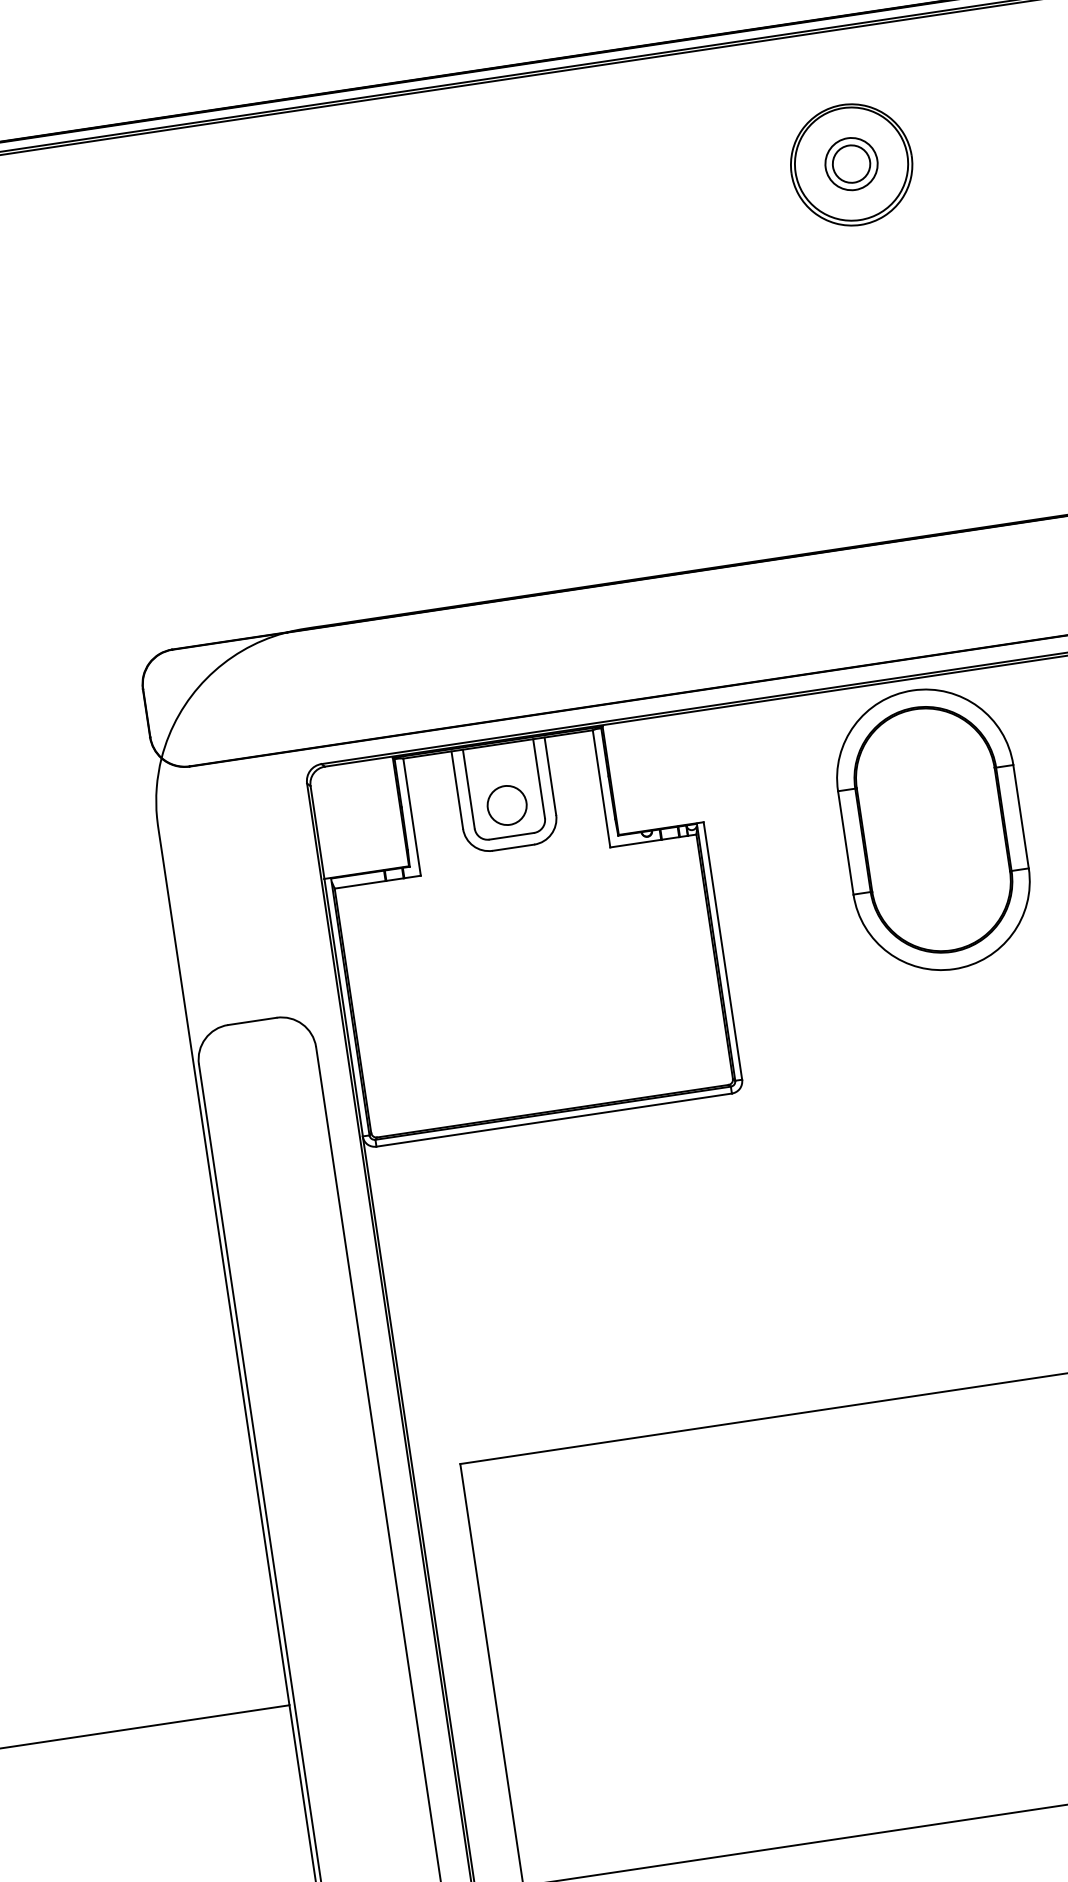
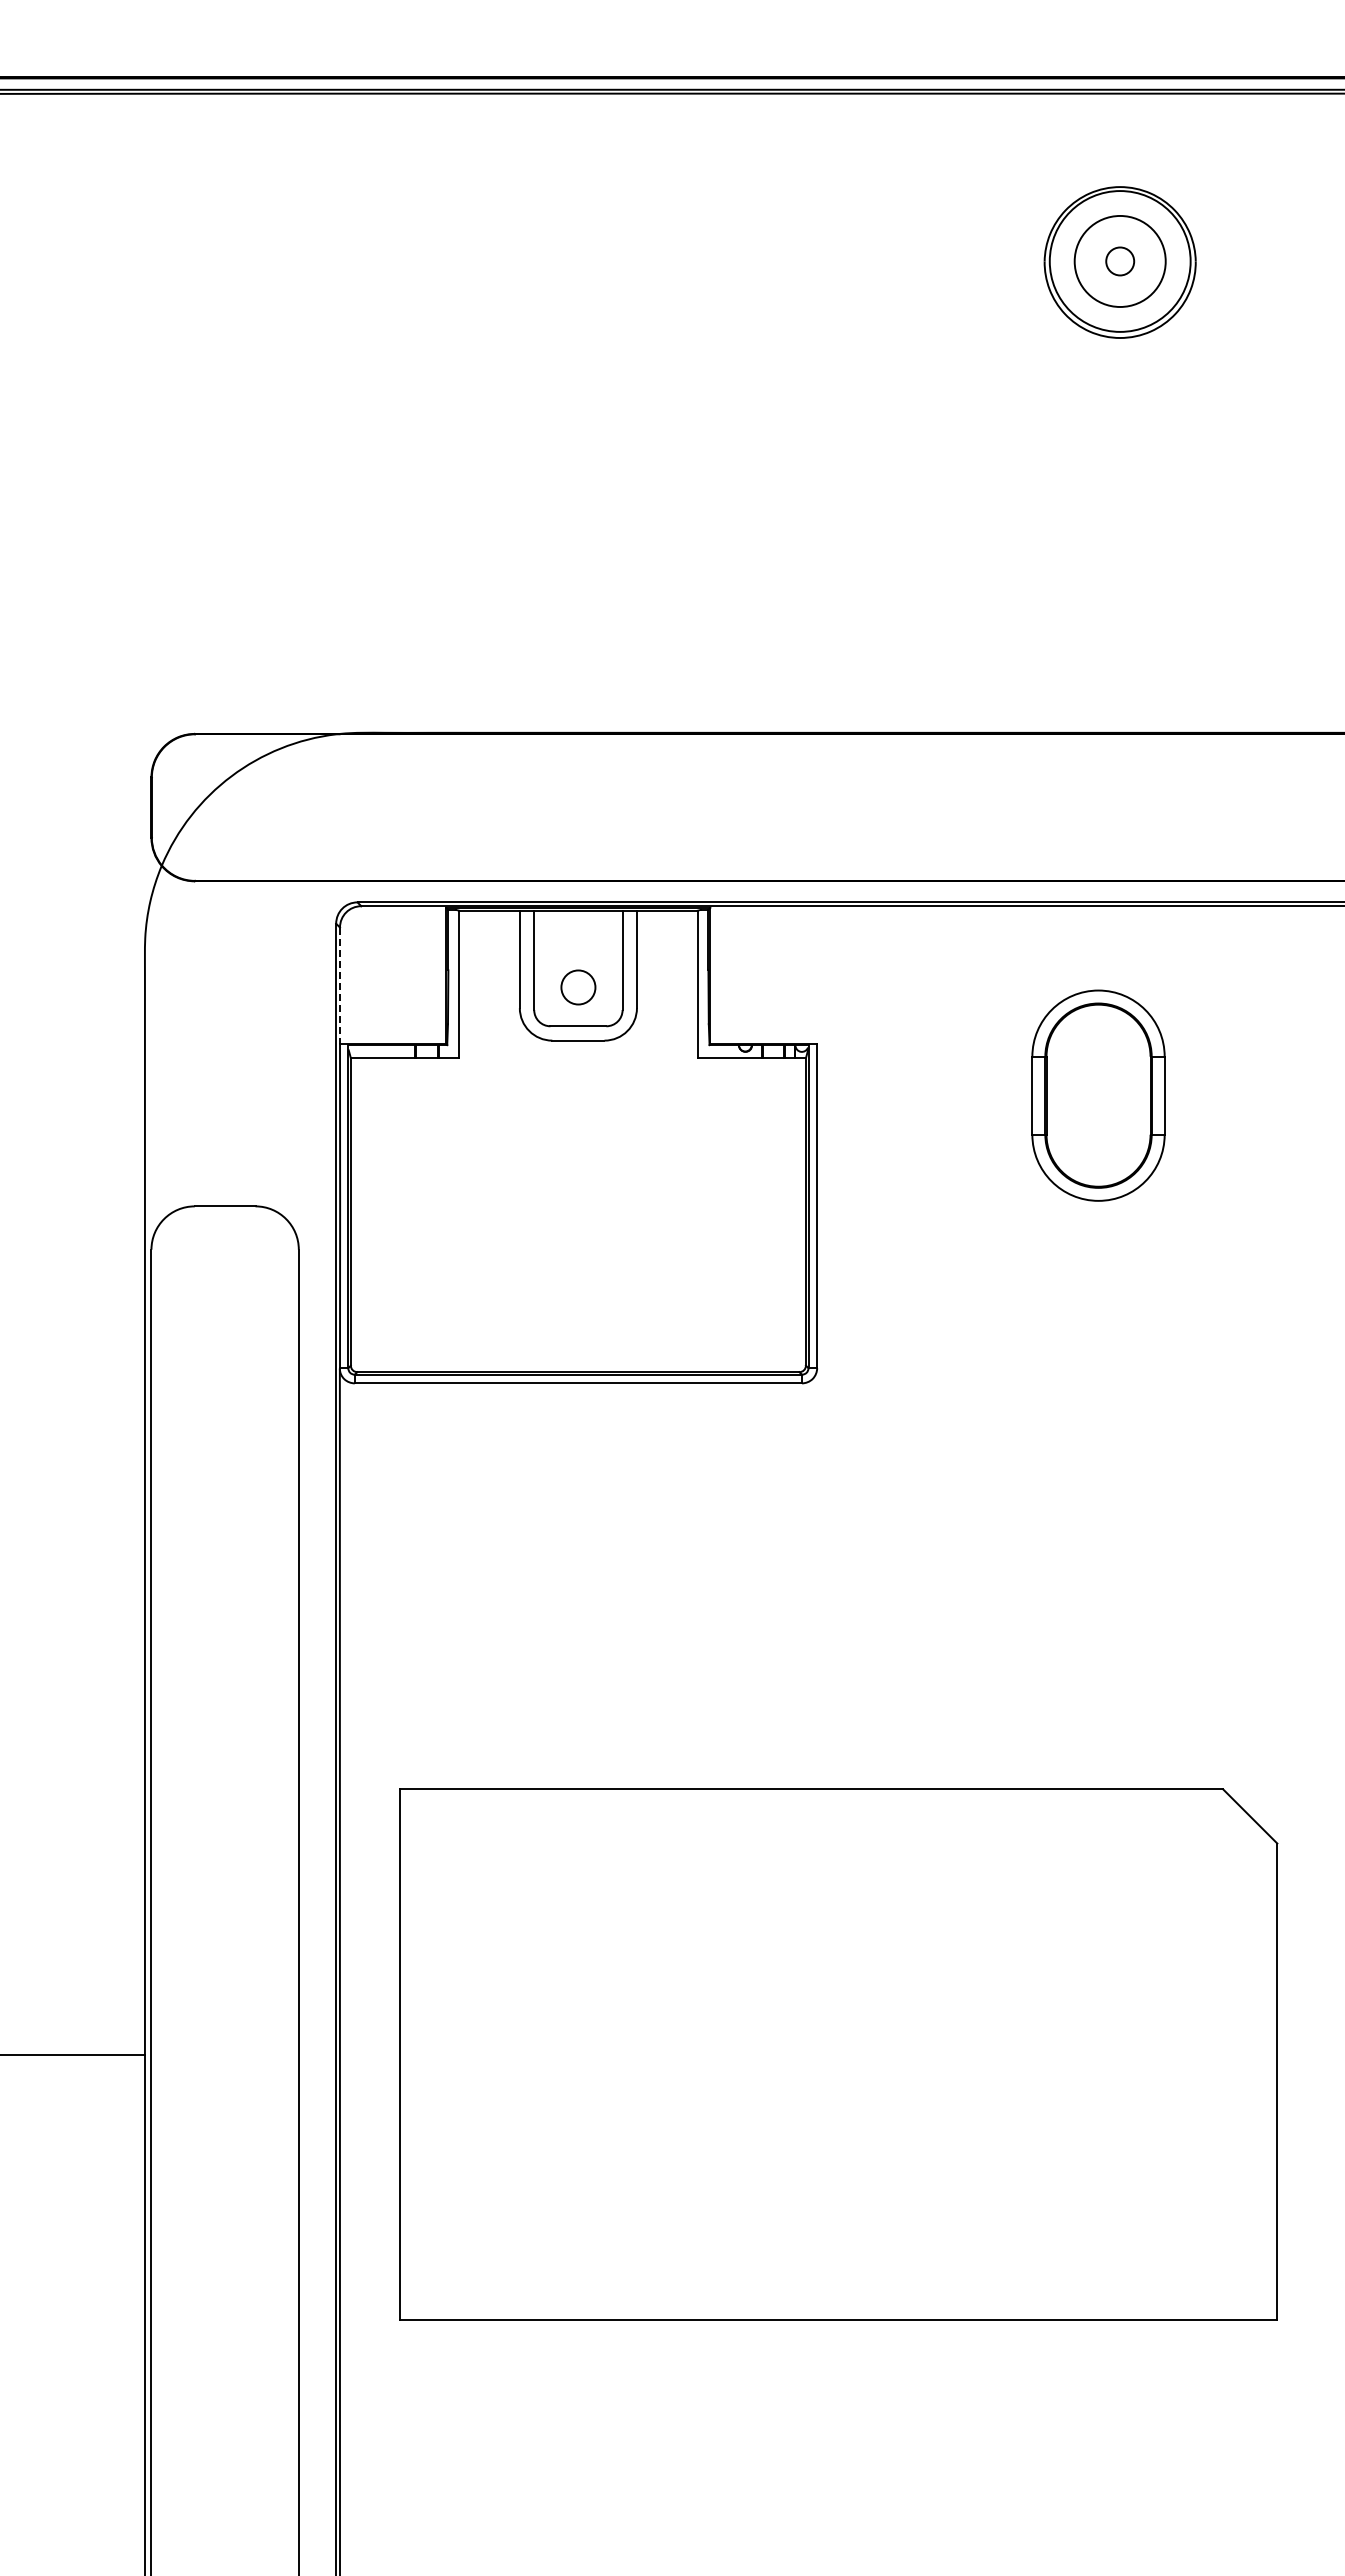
circle: (850, 163) -> (1119, 260), size x1.4
circle: (850, 164) -> (1119, 261), size x0.6
circle: (507, 805) -> (578, 987), size x0.7
part: (933, 829) -> (1098, 1095), size x0.6
line: (317, 832) -> (340, 986), solid -> dashed

